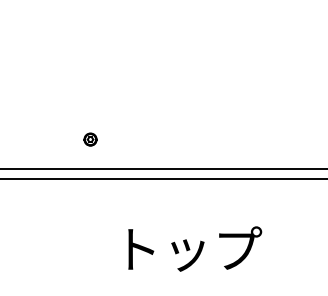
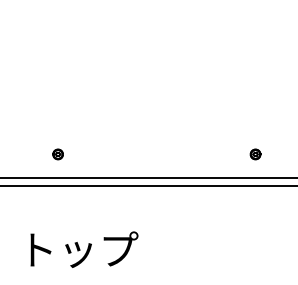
text: (195, 248) -> (84, 249), moved

